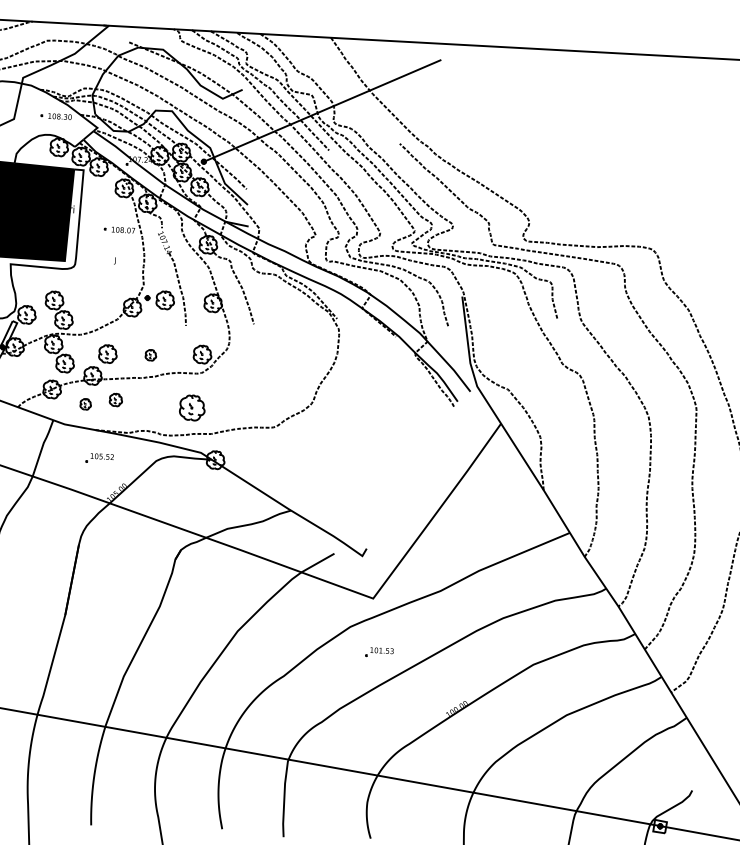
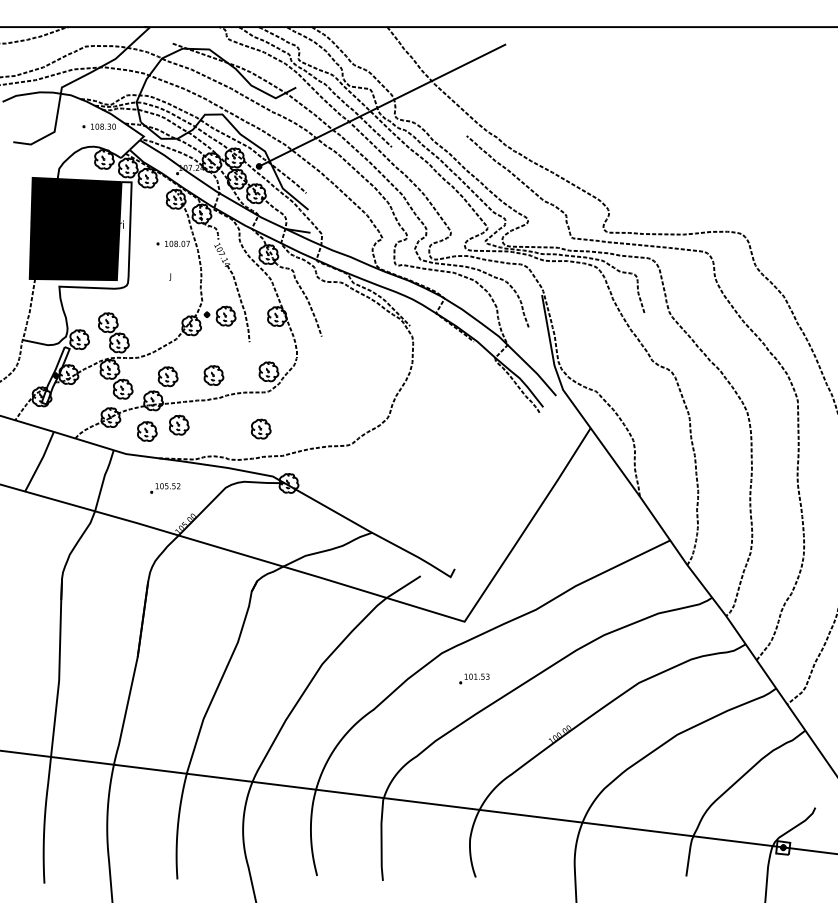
part: (150, 355) -> (213, 375), size x1.67
part: (116, 399) -> (179, 424), size x1.43
part: (85, 404) -> (147, 431), size x1.67
part: (192, 407) -> (261, 428), size x0.71

